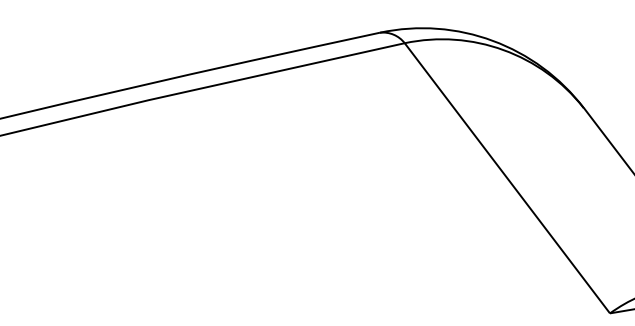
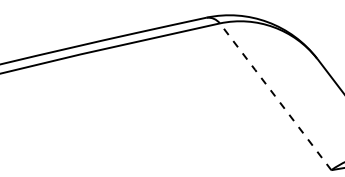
line: (507, 177) -> (275, 96), solid -> dashed

